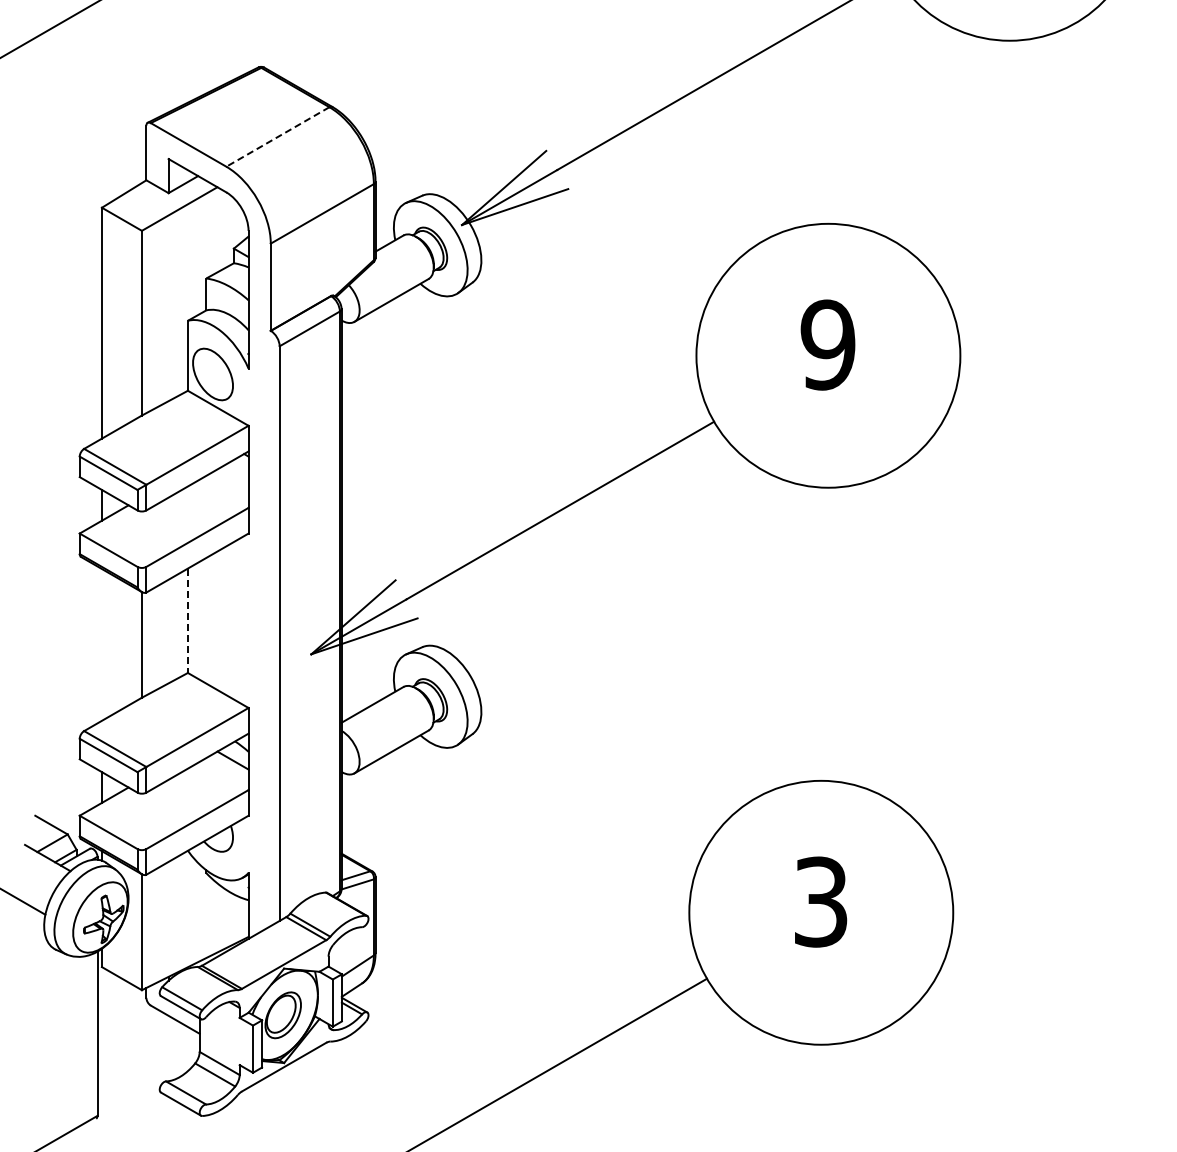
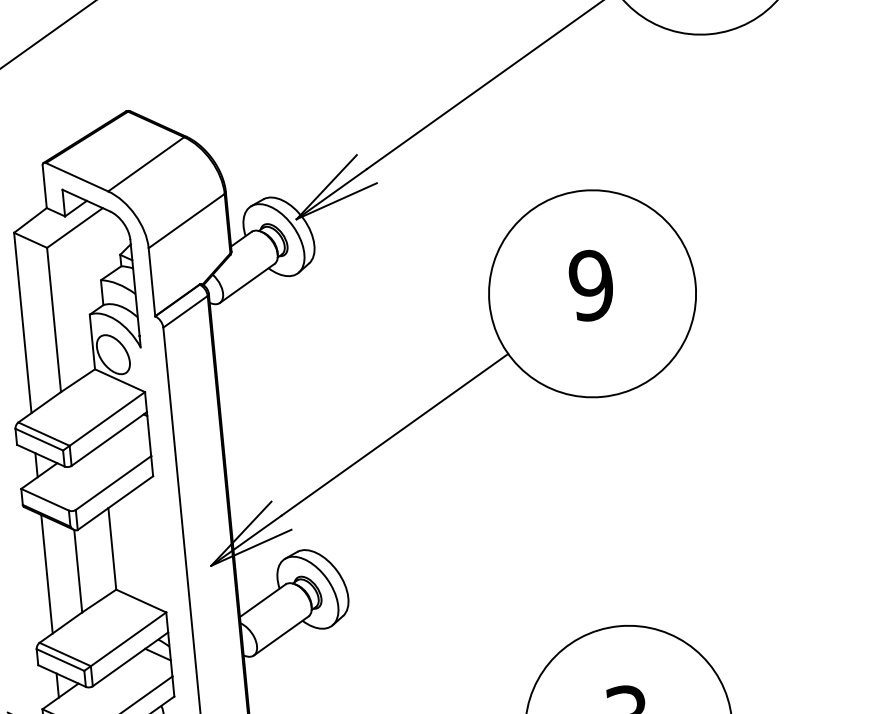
line: (277, 136) -> (145, 164), dashed -> solid
line: (187, 621) -> (112, 549), dashed -> solid
line: (101, 644) -> (46, 573), added

